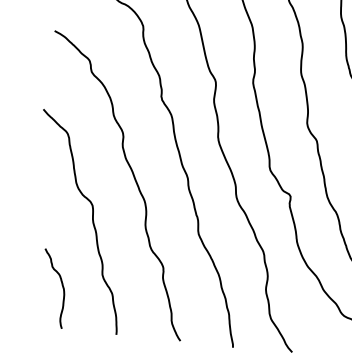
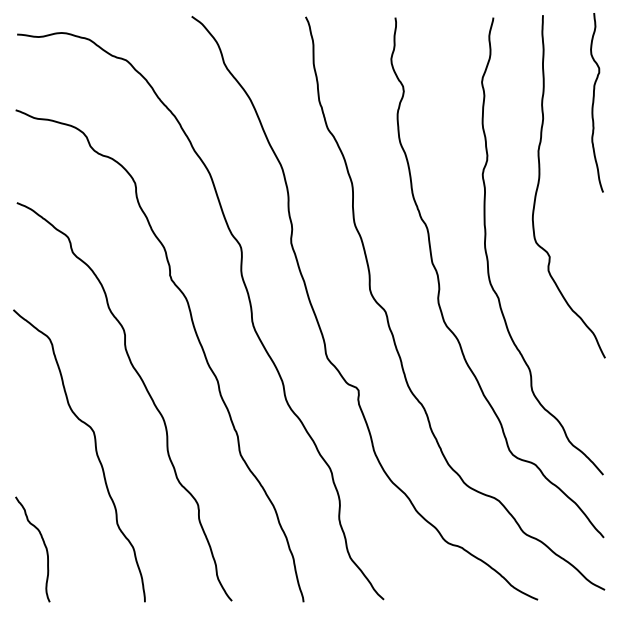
curve: (61, 285) -> (43, 544), moved

